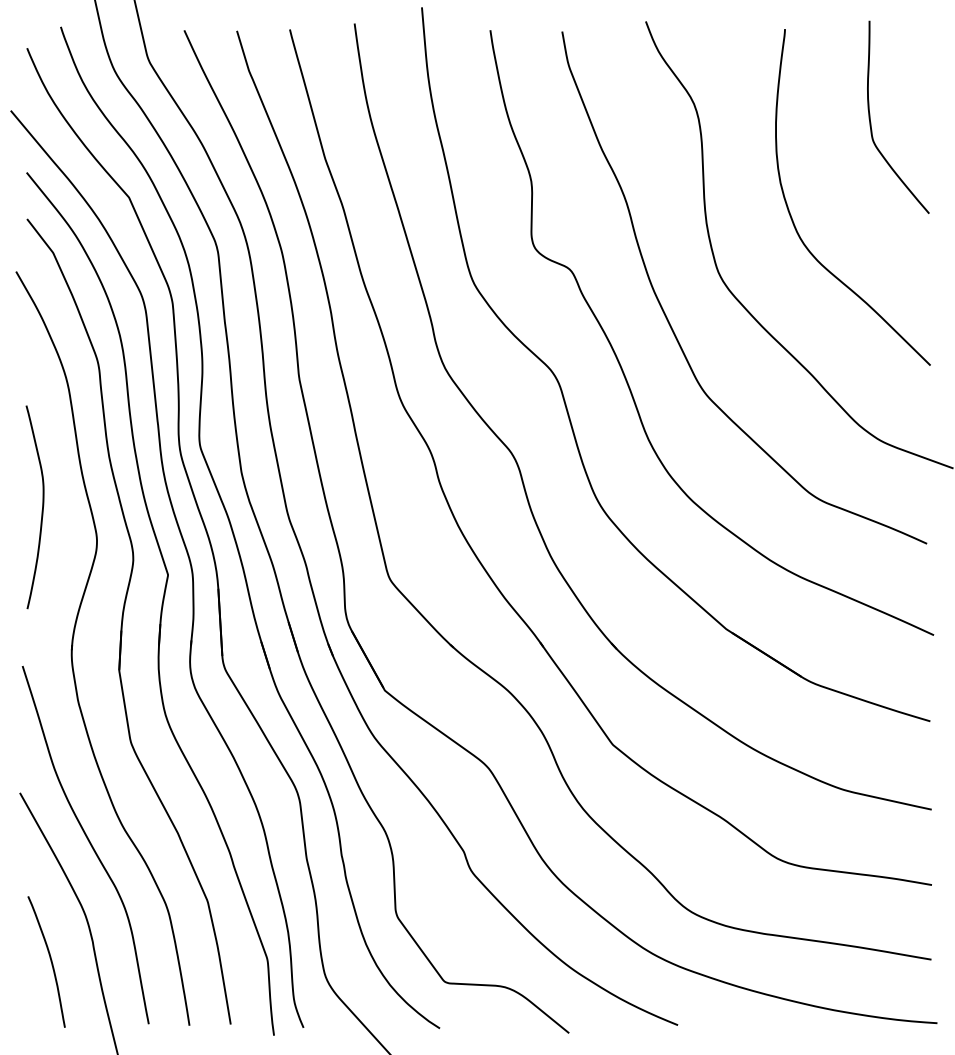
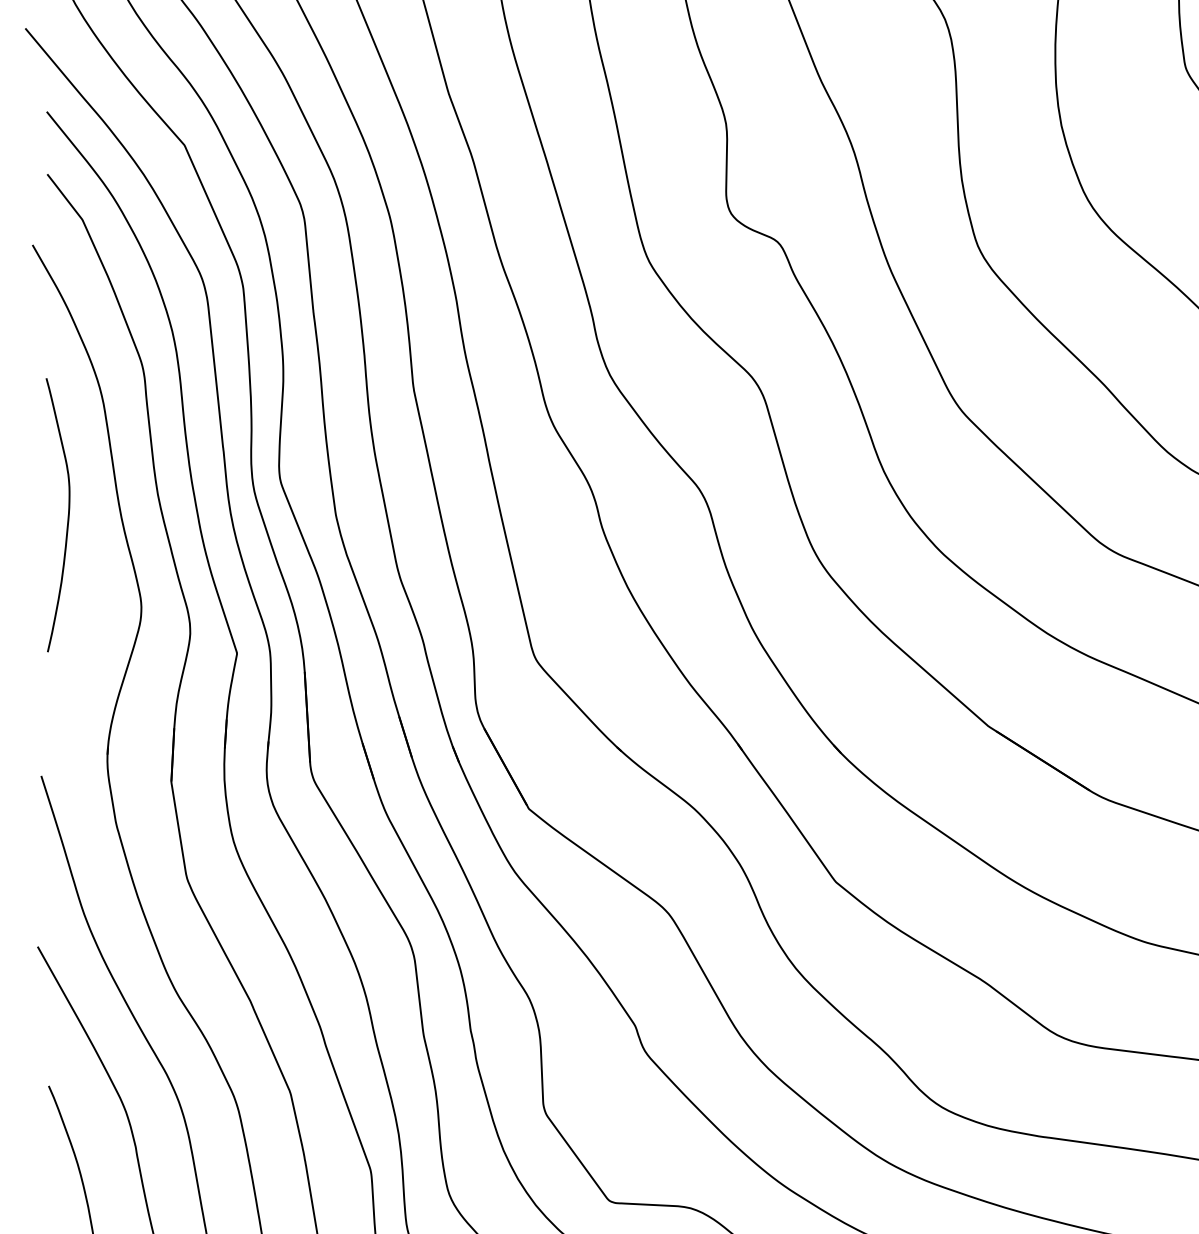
curve: (41, 510) -> (66, 519), moved

